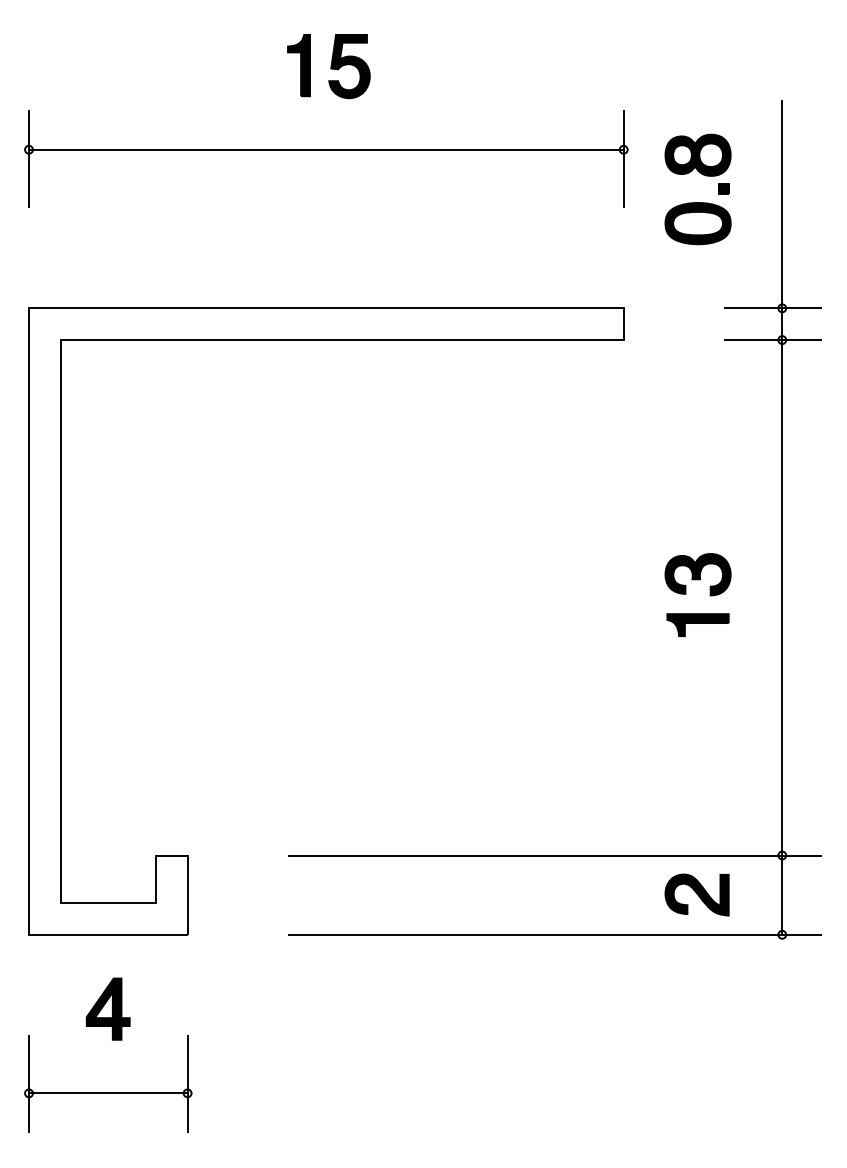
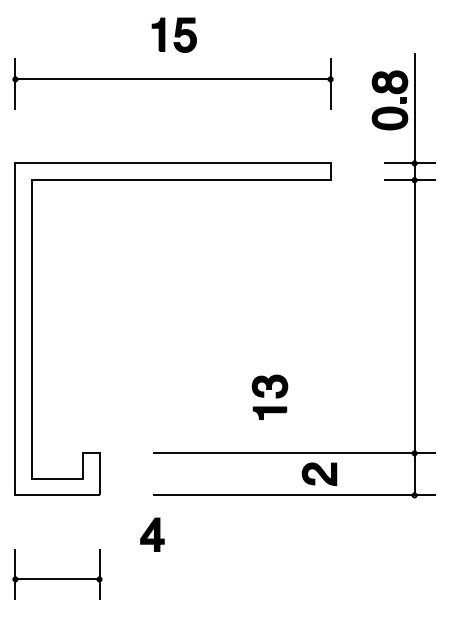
part: (697, 189) -> (389, 100), moved
part: (697, 593) -> (269, 396), moved
part: (697, 895) -> (319, 474), moved
part: (108, 1008) -> (152, 534), moved

